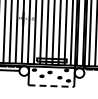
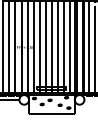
line: (50, 85) -> (51, 113), dashed -> solid

